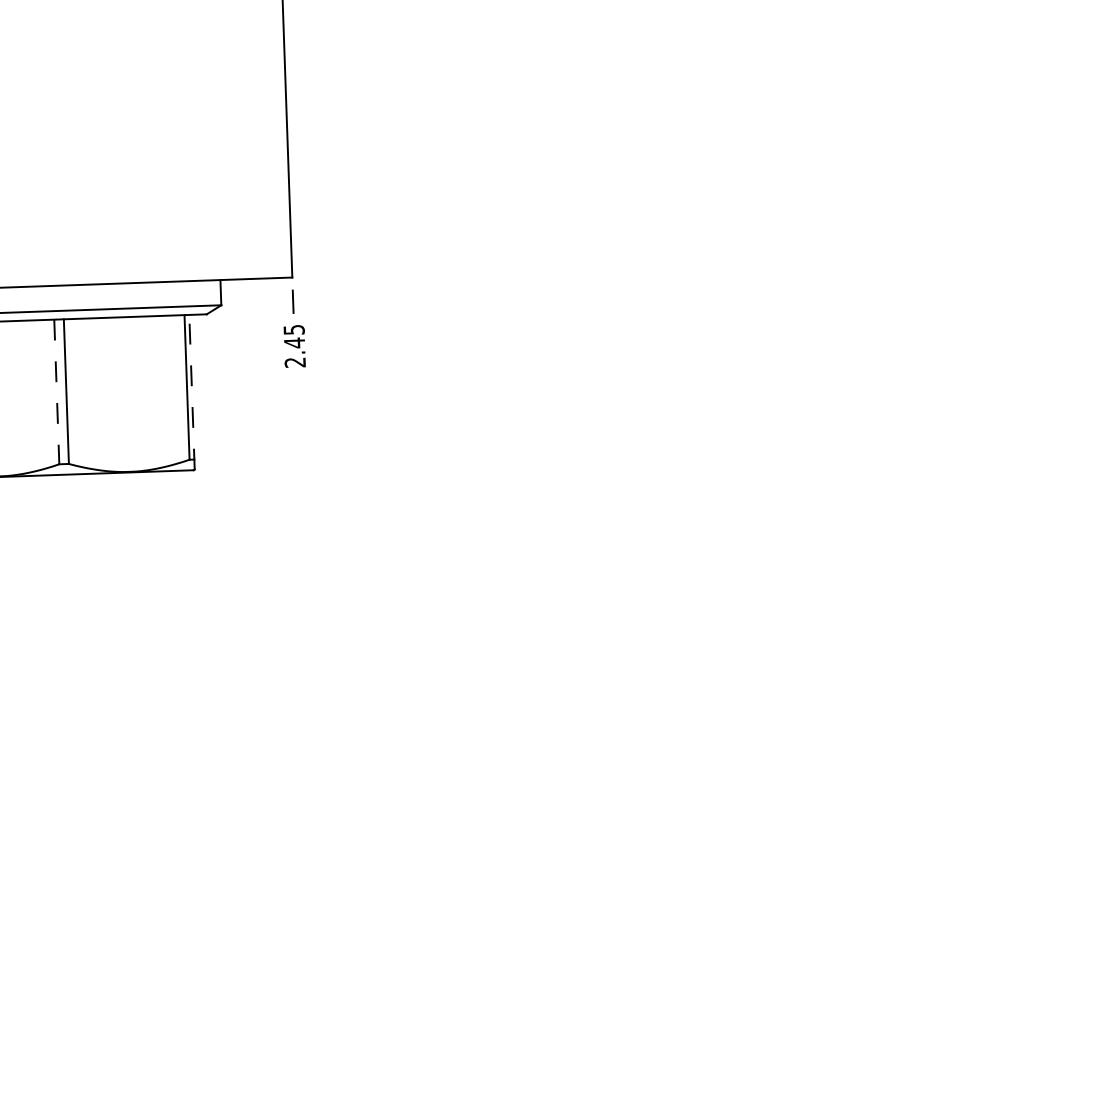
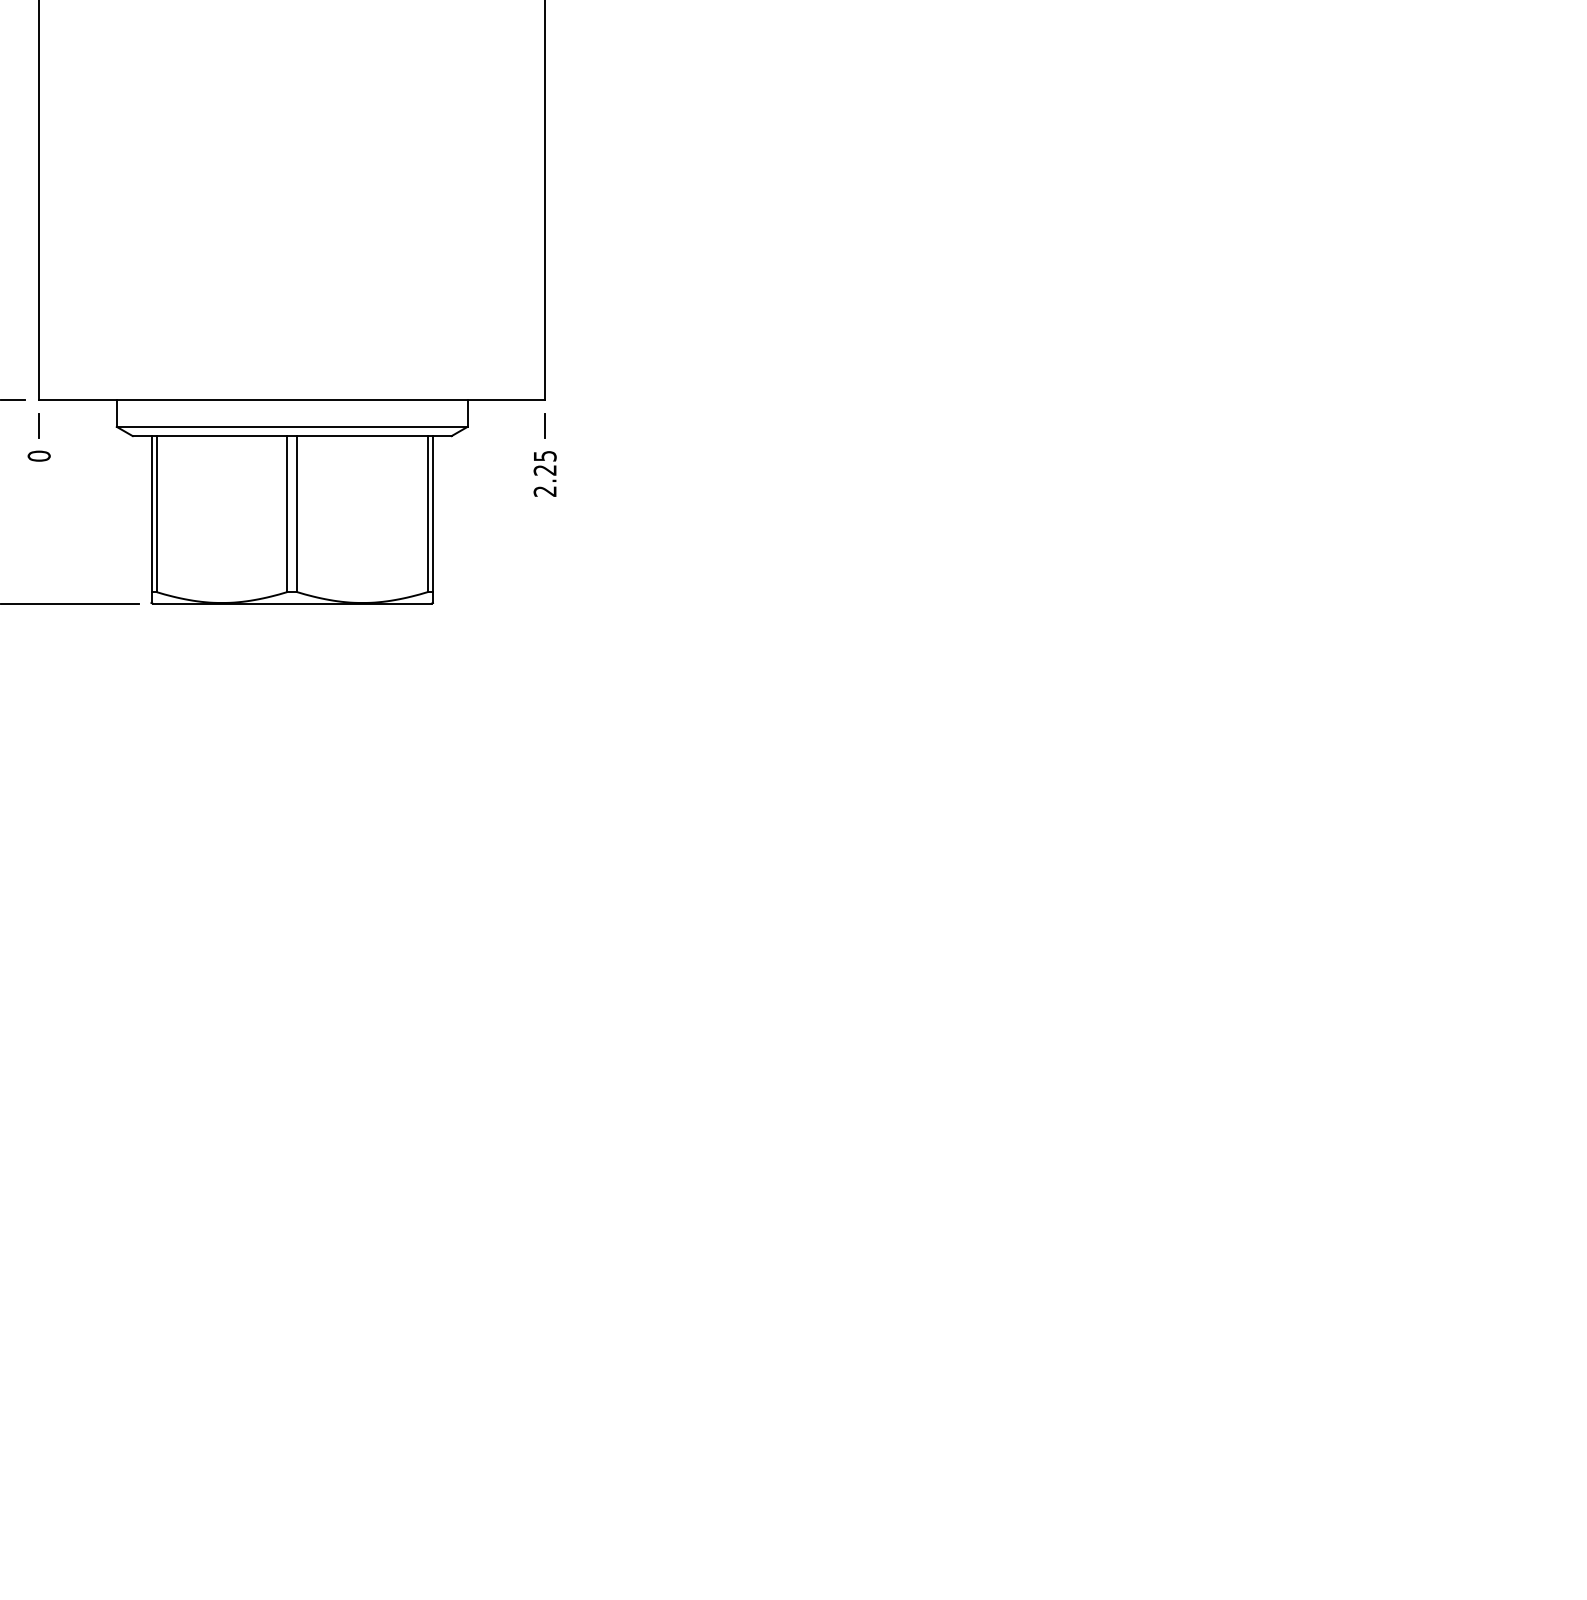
text: (294, 343) -> (544, 470), 2.45 -> 2.25
line: (57, 392) -> (287, 514), dashed -> solid
line: (191, 392) -> (432, 519), dashed -> solid

